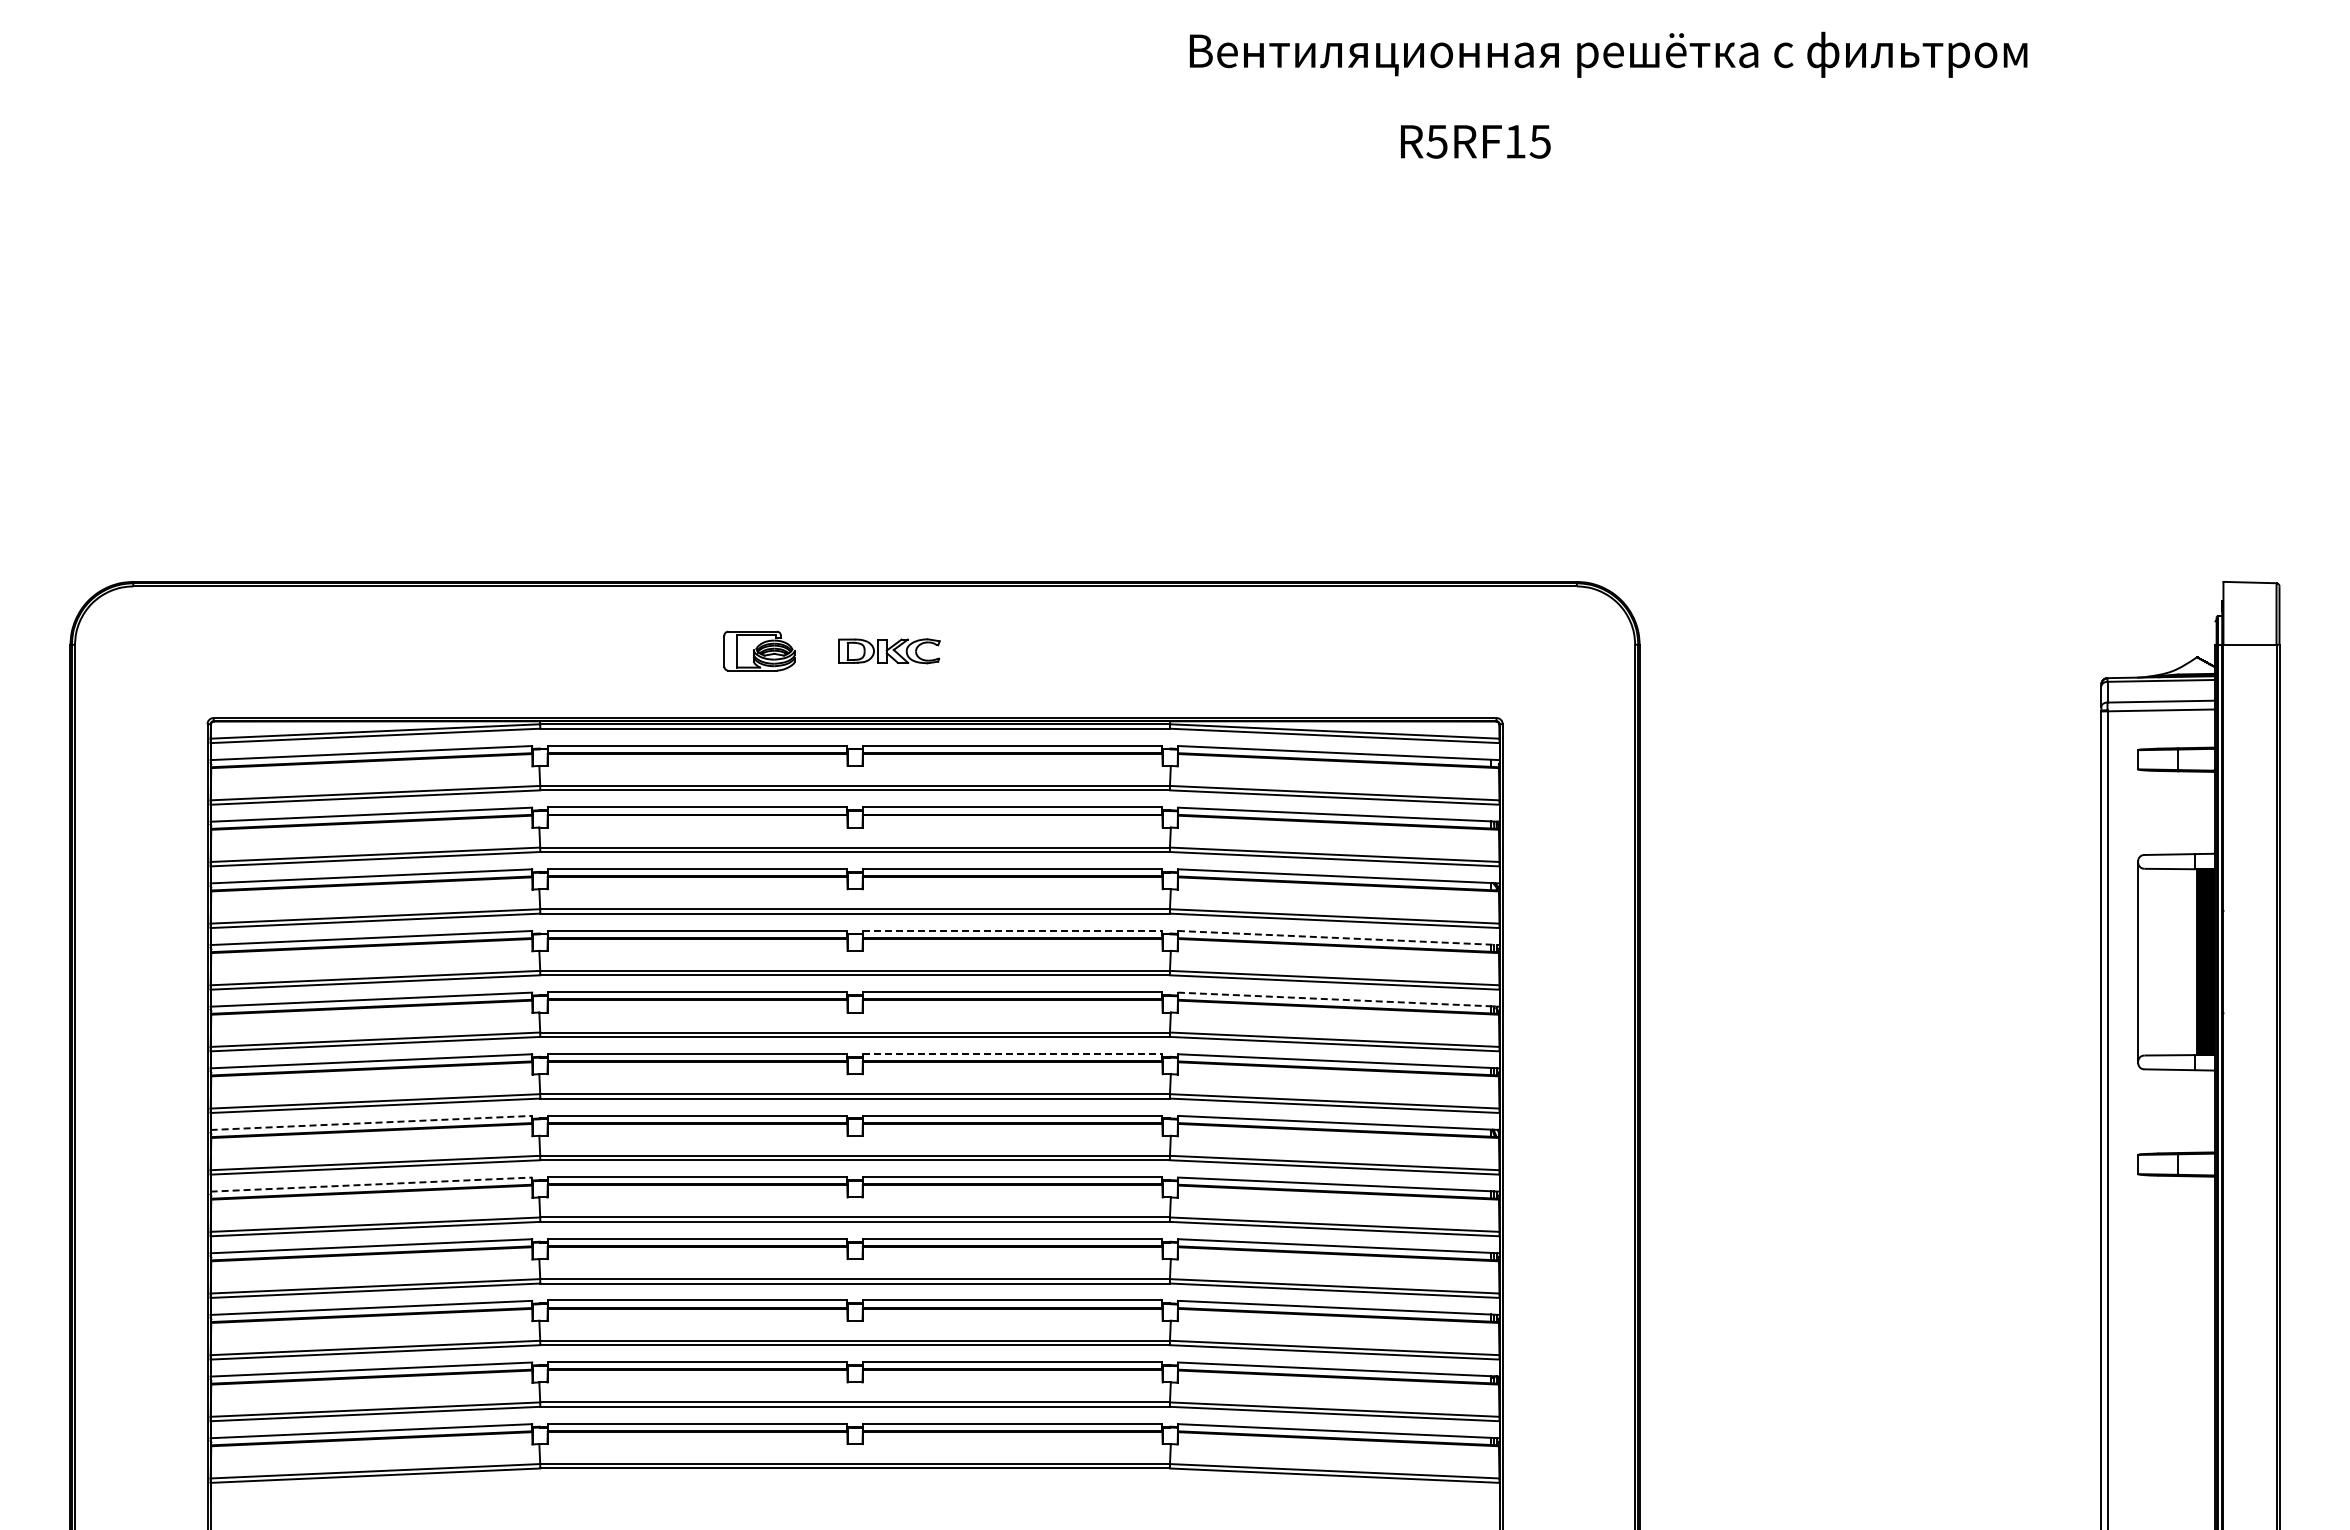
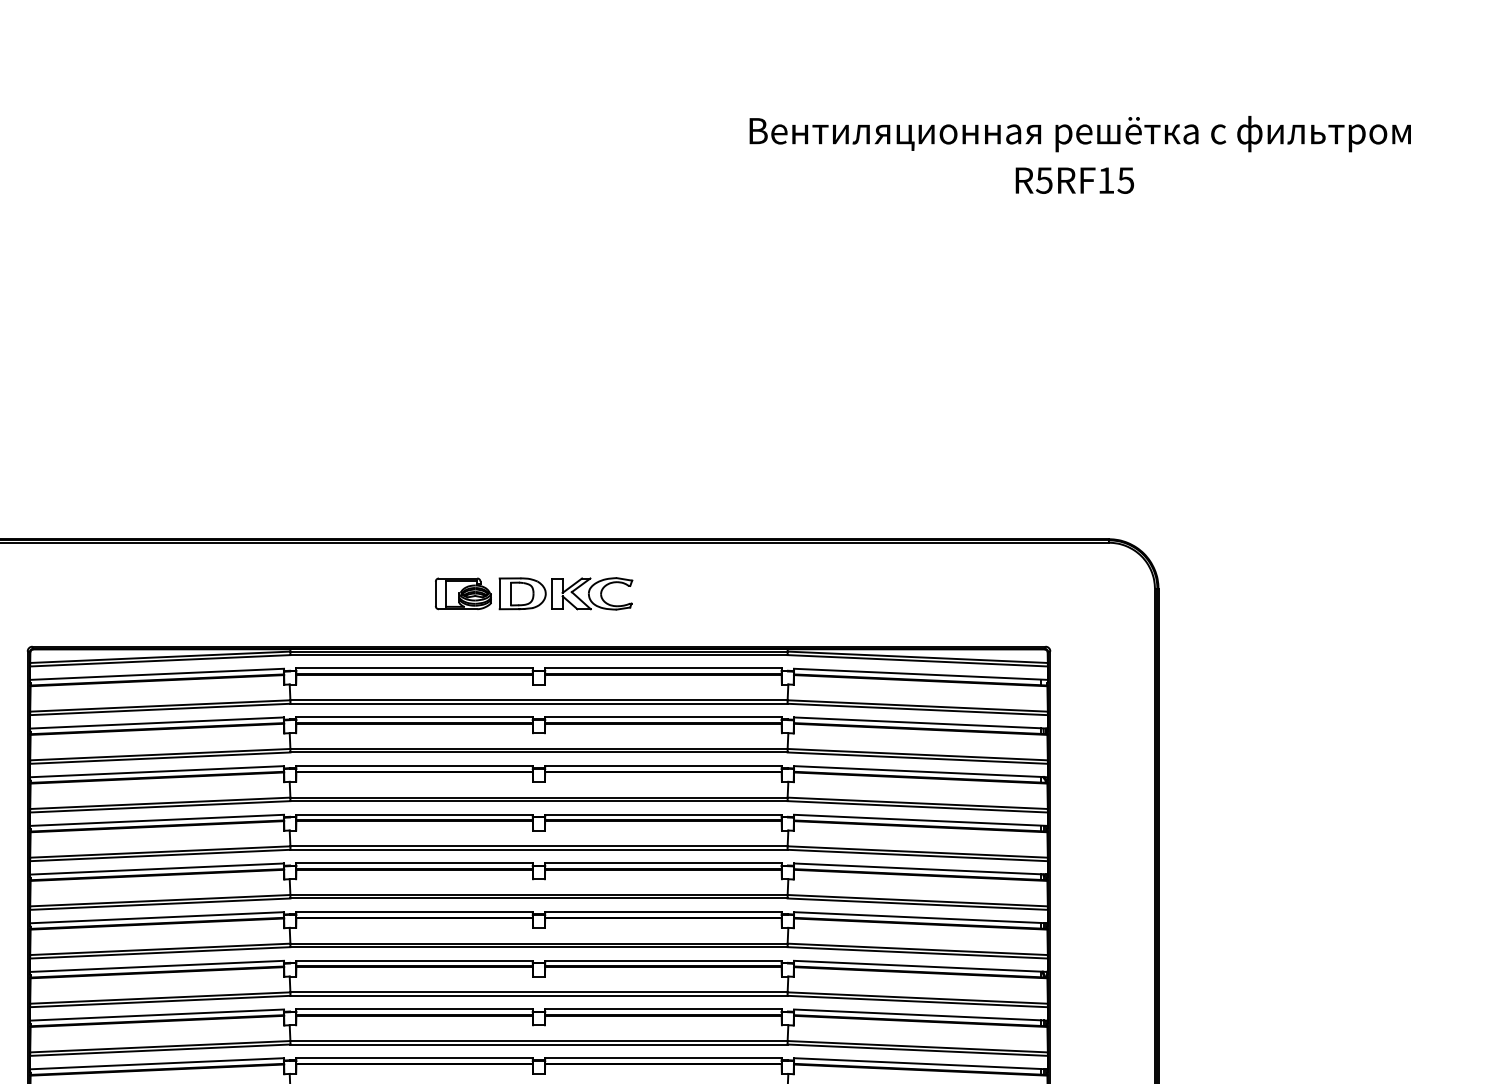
text: (1608, 54) -> (1080, 133), moved
text: (1475, 141) -> (1074, 180), moved
part: (889, 651) -> (566, 594), size x1.67
line: (1012, 930) -> (663, 814), dashed -> solid
line: (1338, 938) -> (920, 820), dashed -> solid
line: (1338, 999) -> (920, 868), dashed -> solid
line: (1012, 1053) -> (663, 911), dashed -> solid
line: (371, 1122) -> (157, 966), dashed -> solid
line: (371, 1184) -> (157, 1014), dashed -> solid

